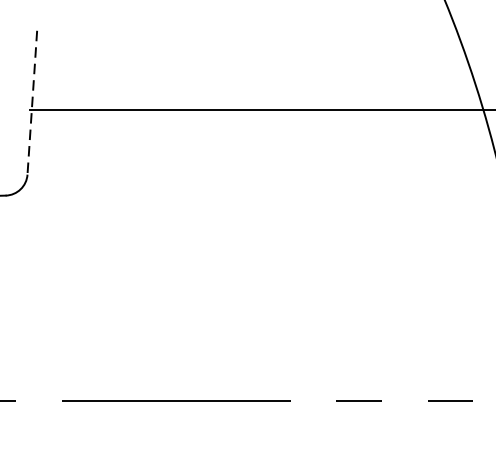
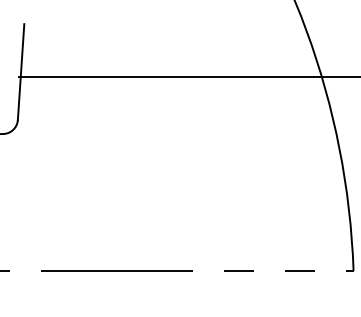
line: (32, 103) -> (21, 72), dashed -> solid

